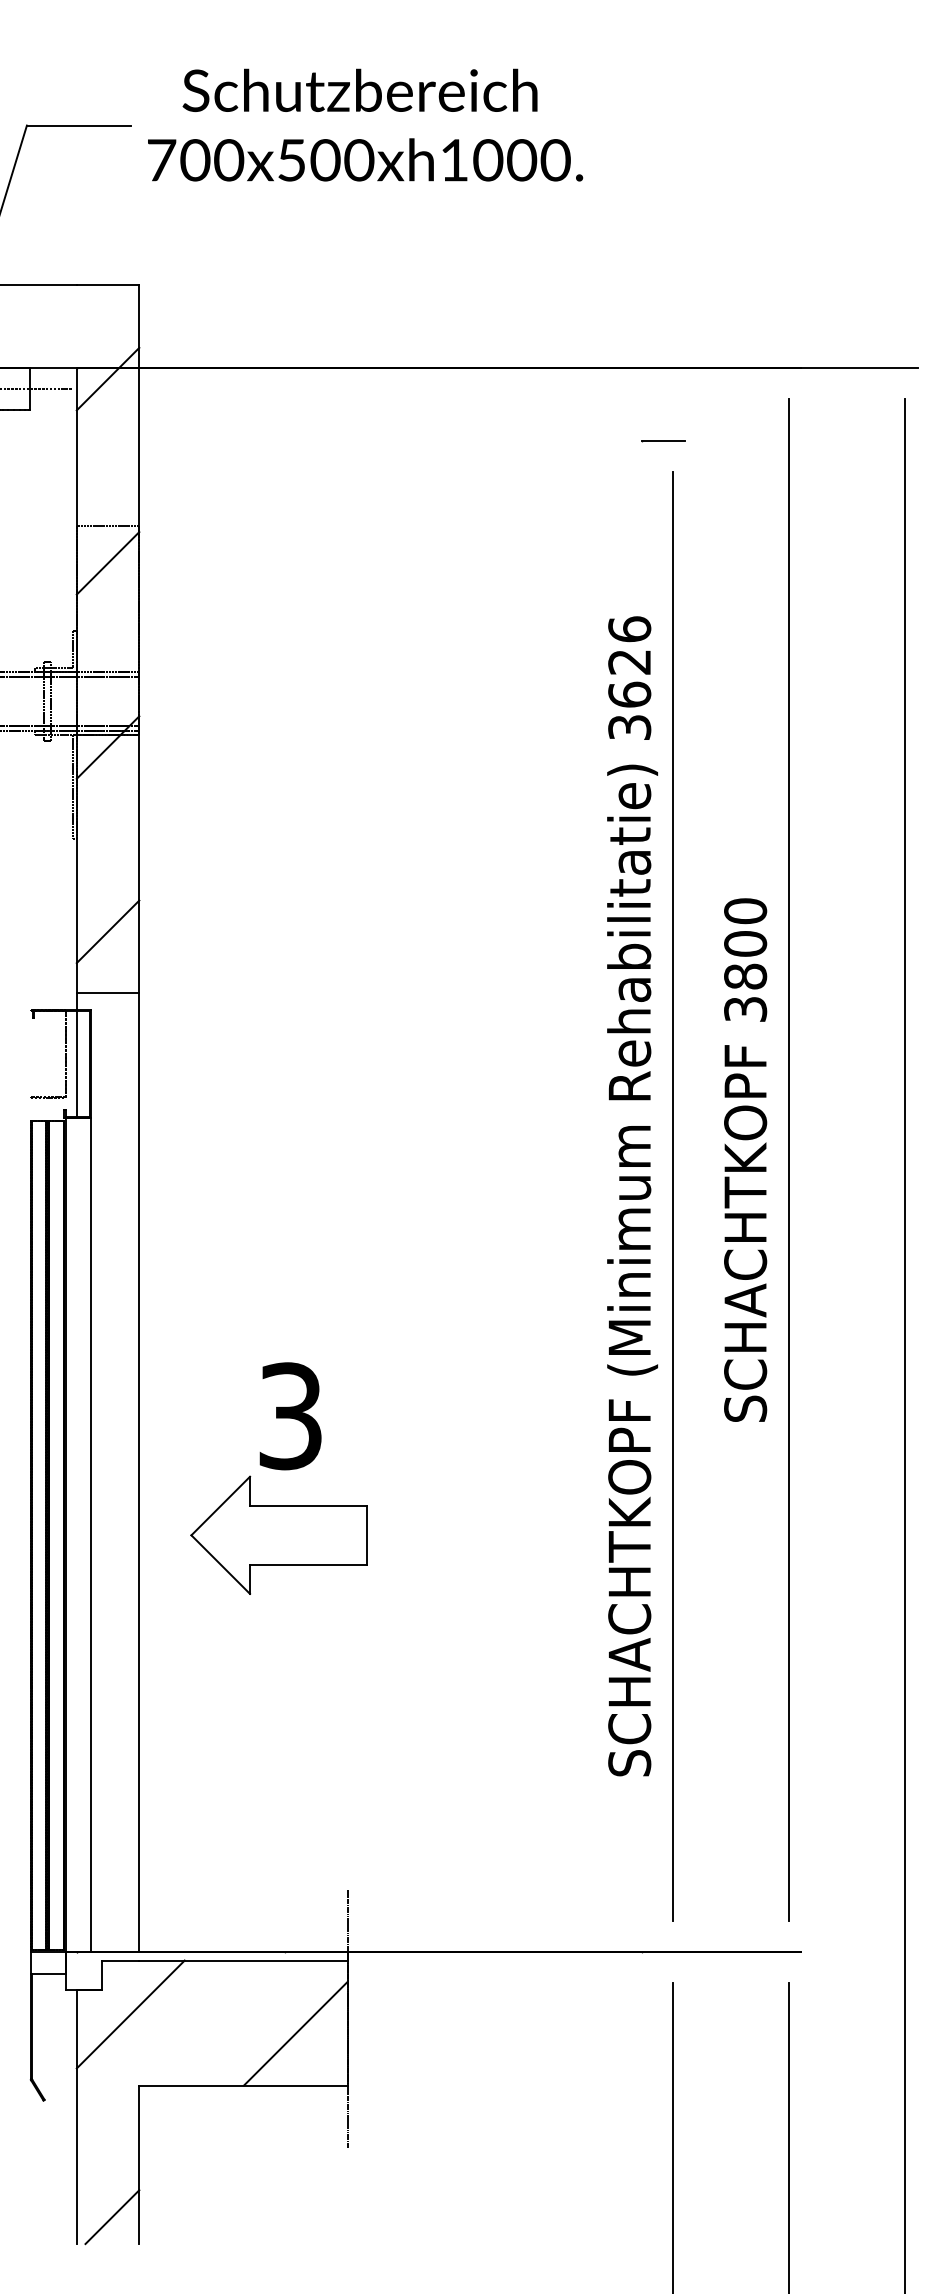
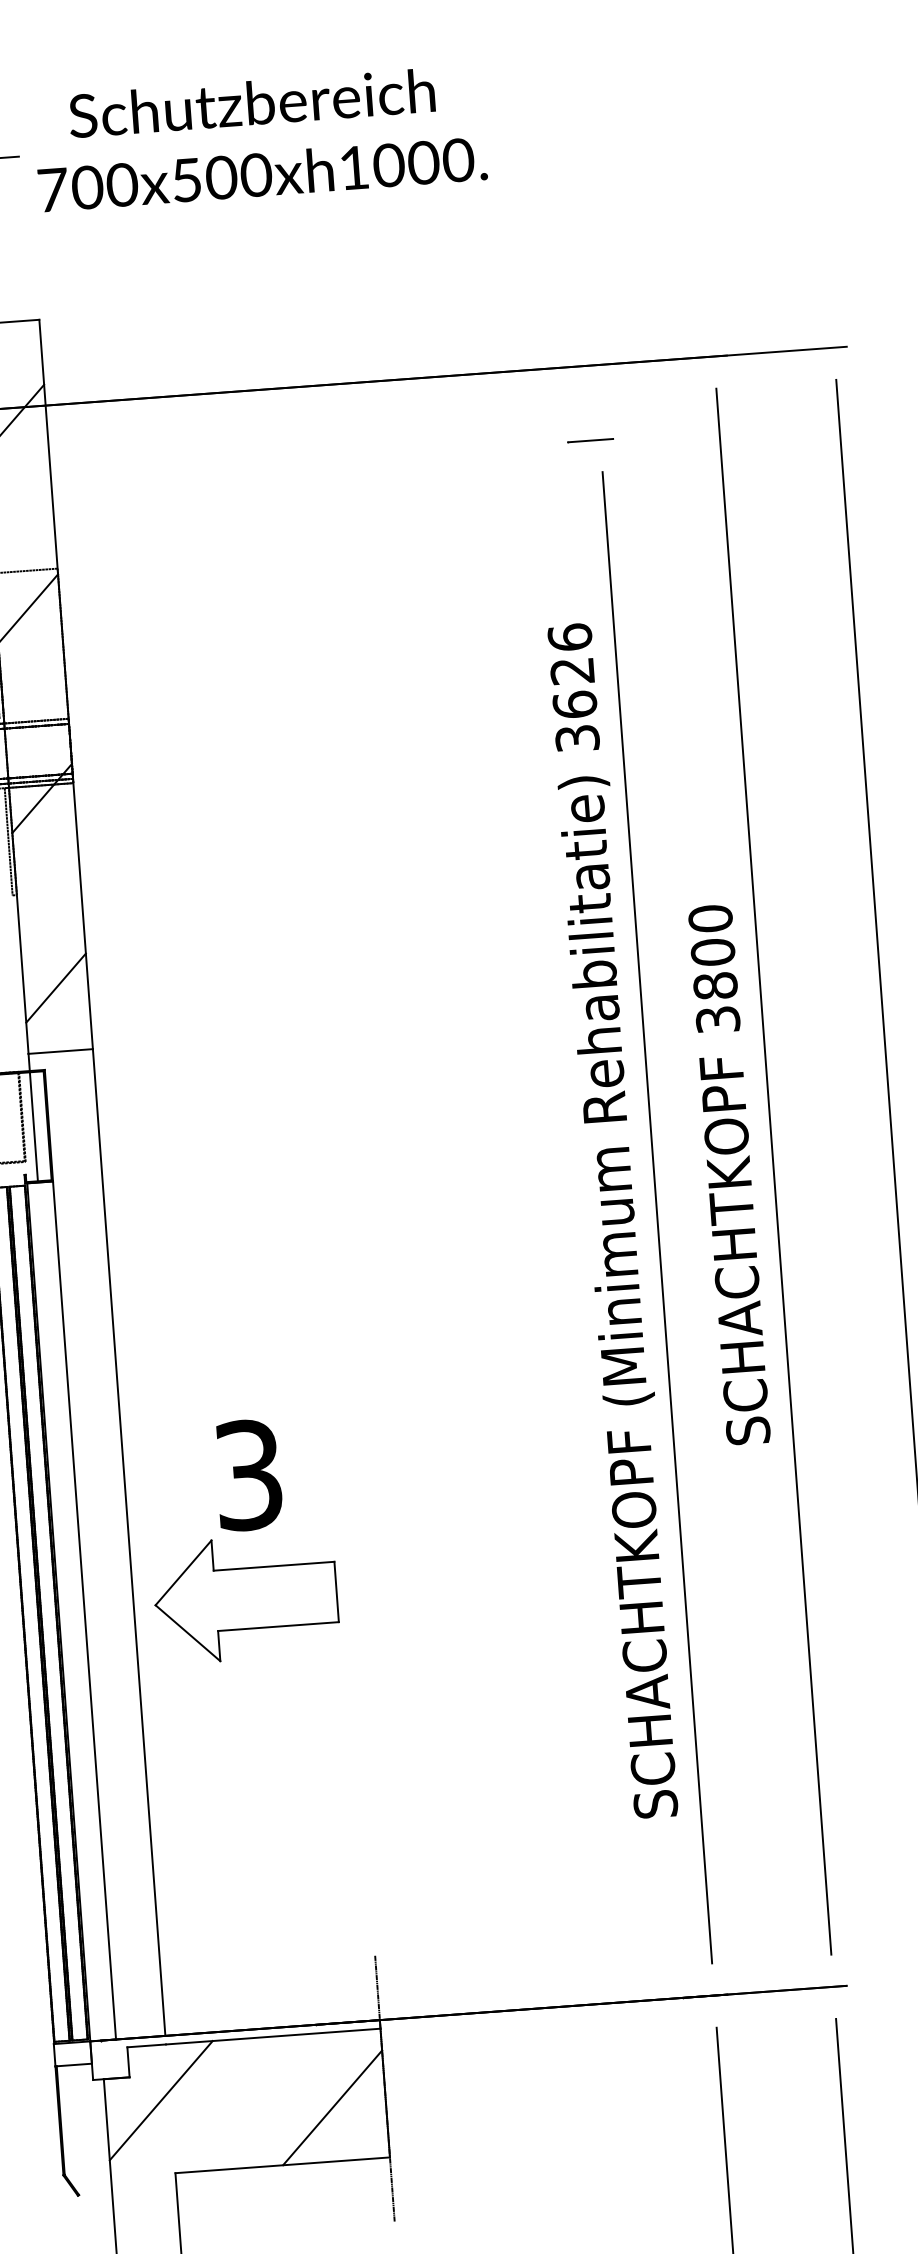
part: (280, 1470) -> (242, 1531), moved

